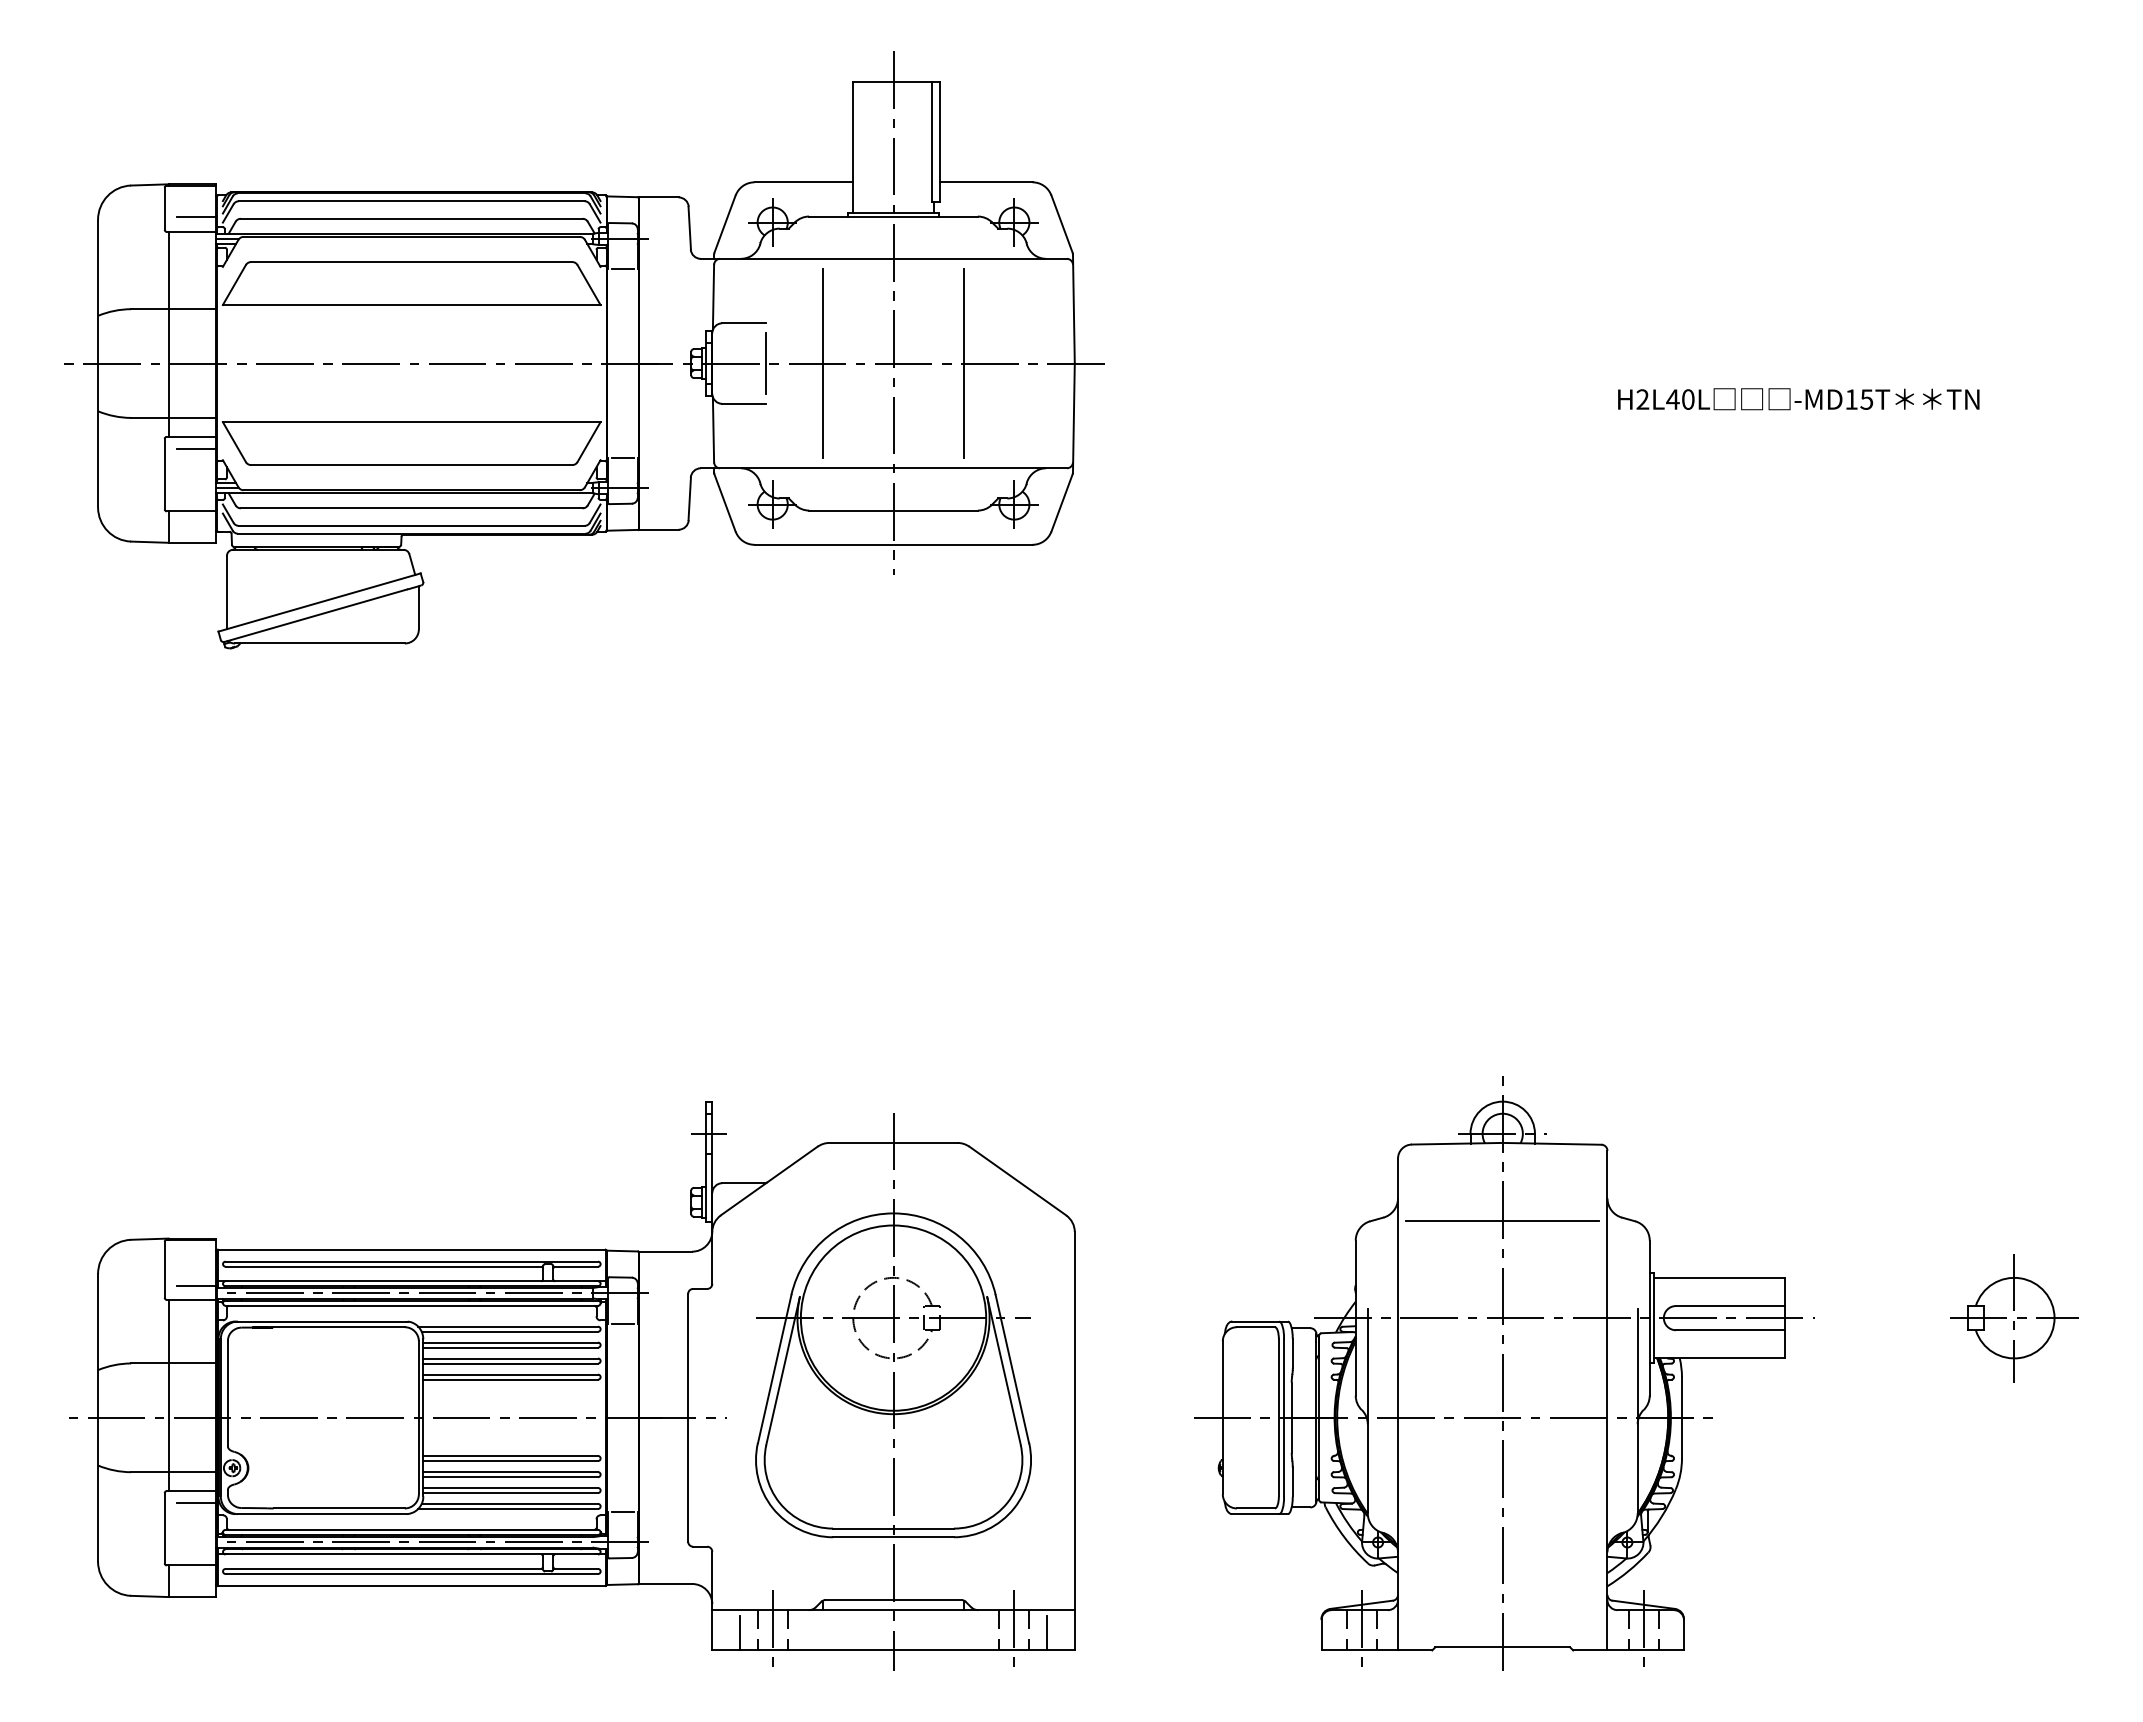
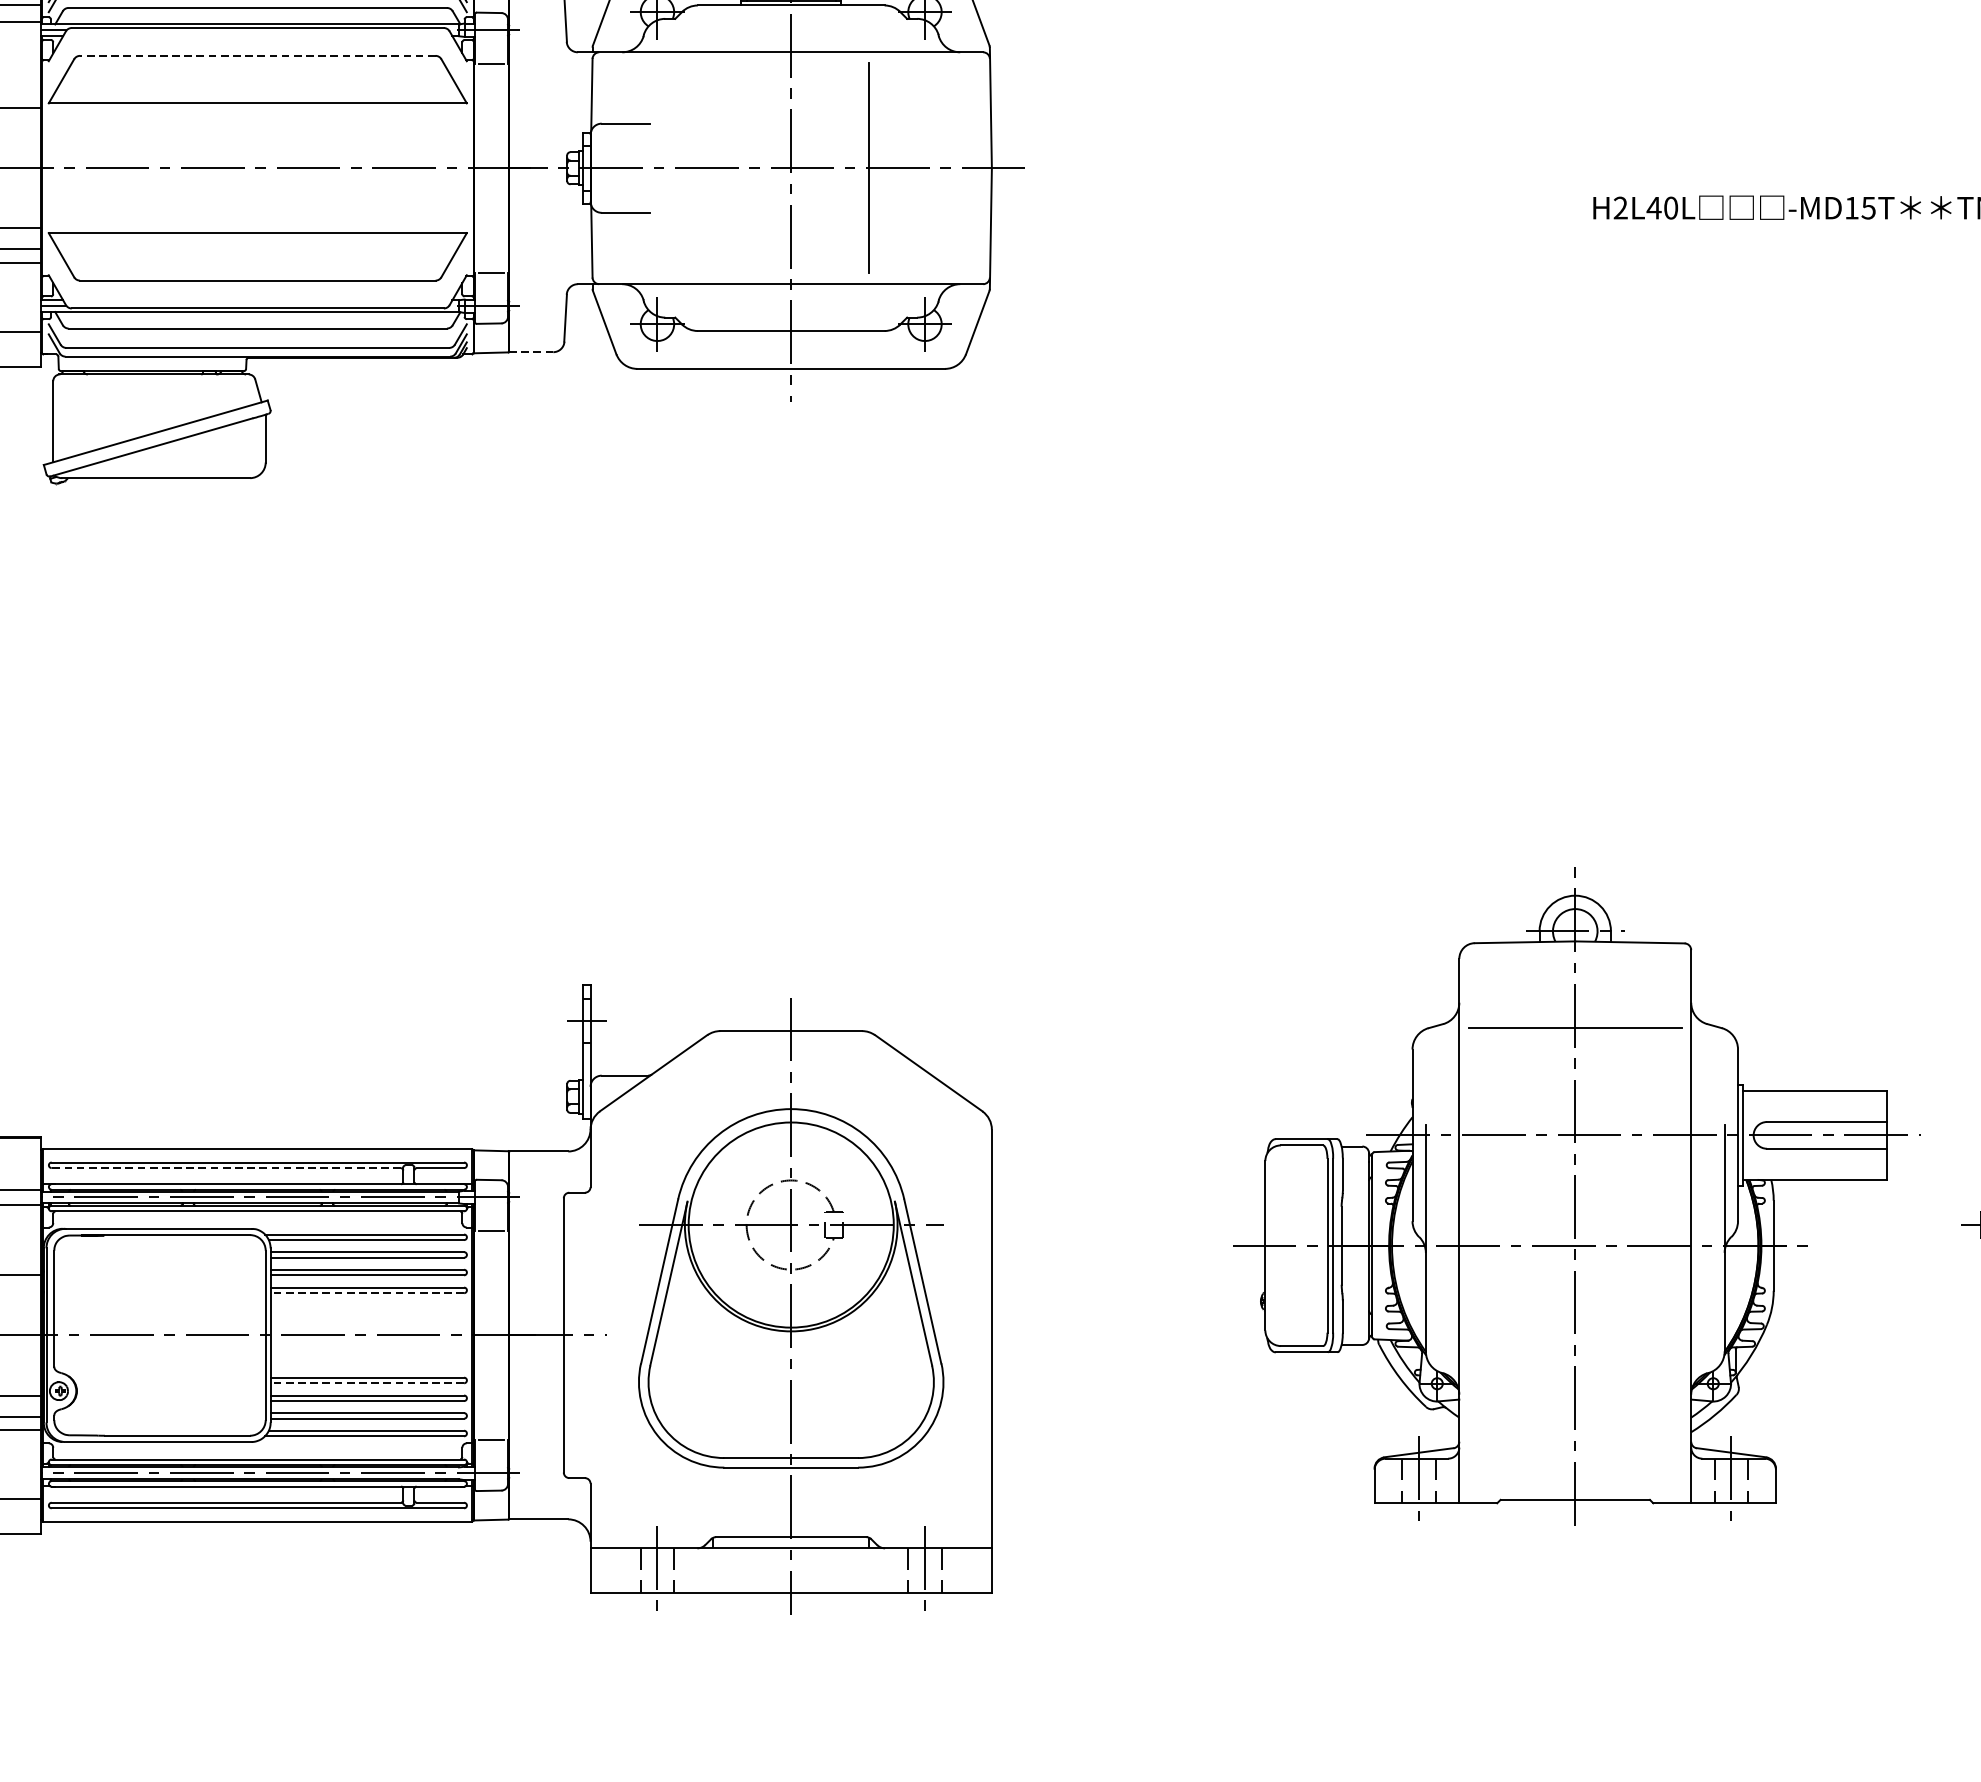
line: (411, 262) -> (257, 56), solid -> dashed
line: (766, 363) -> (650, 168), removed
line: (823, 363) -> (713, 168), removed
line: (658, 529) -> (531, 351), solid -> dashed
line: (383, 1266) -> (226, 1167), solid -> dashed
part: (1504, 1373) -> (1577, 1196), moved
line: (510, 1379) -> (367, 1292), solid -> dashed
line: (510, 1460) -> (367, 1382), solid -> dashed
line: (740, 1632) -> (621, 1573), removed
line: (1046, 1632) -> (960, 1573), removed

